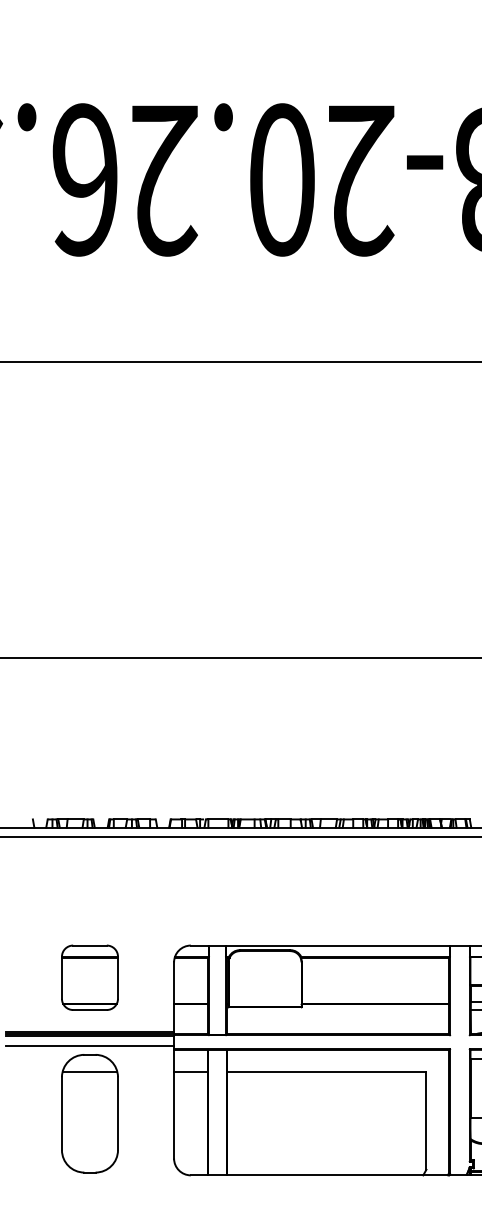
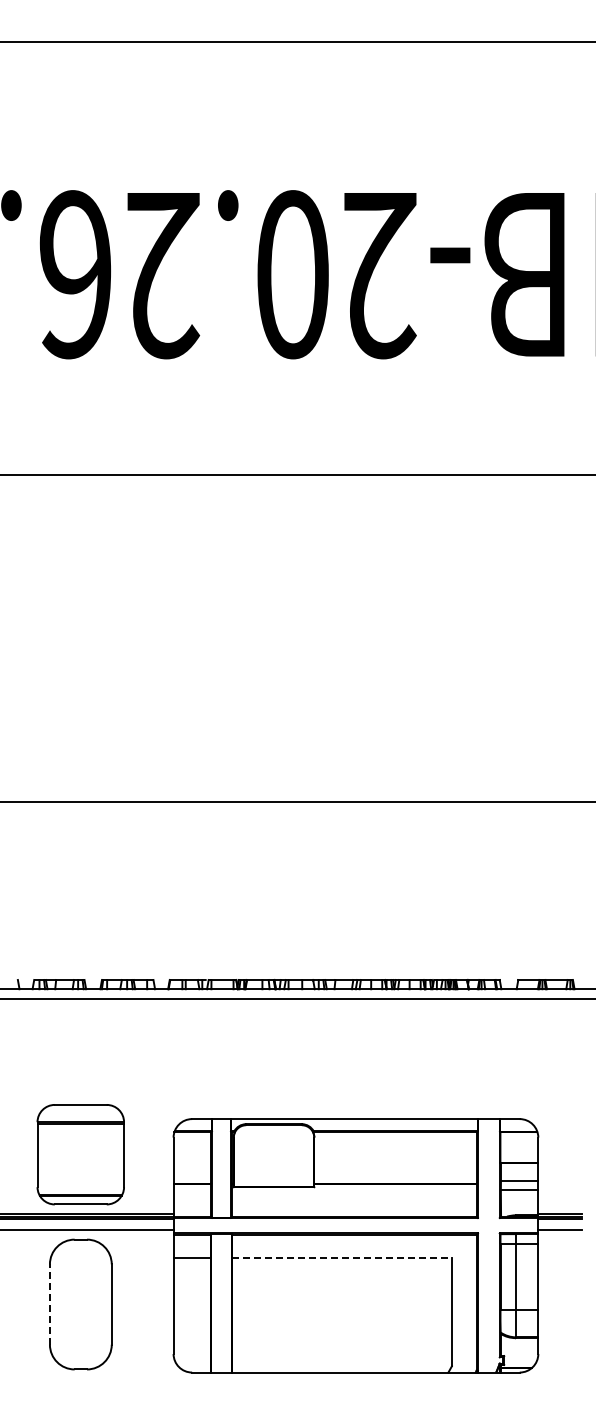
part: (89, 977) -> (80, 1154), size x1.4
line: (89, 1071) -> (80, 1258), removed
line: (327, 1071) -> (342, 1258), solid -> dashed
line: (61, 1113) -> (49, 1304), solid -> dashed

